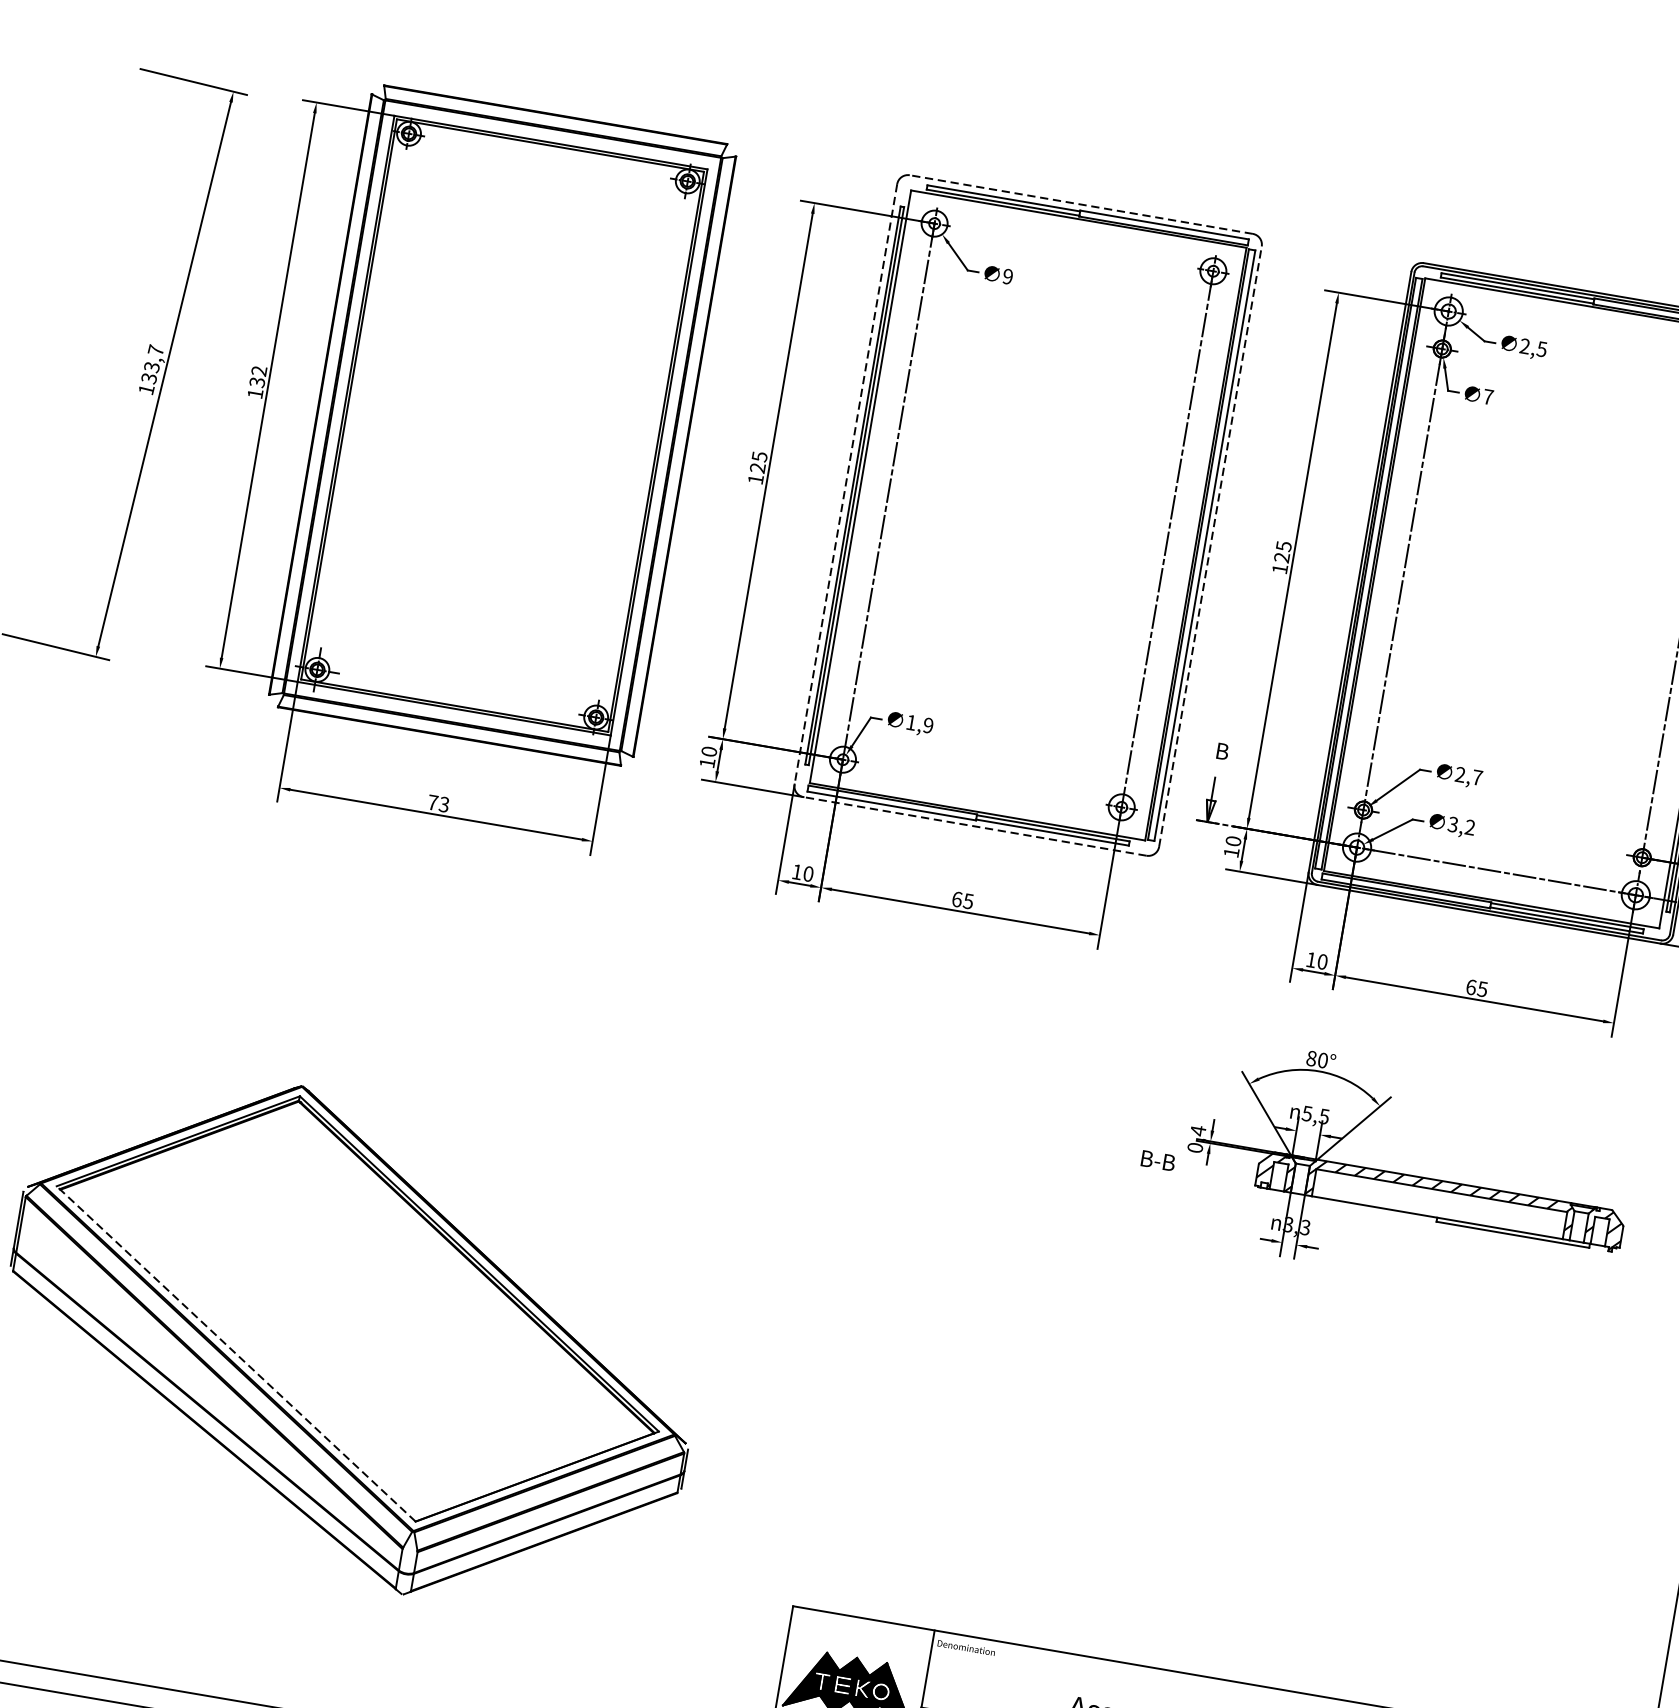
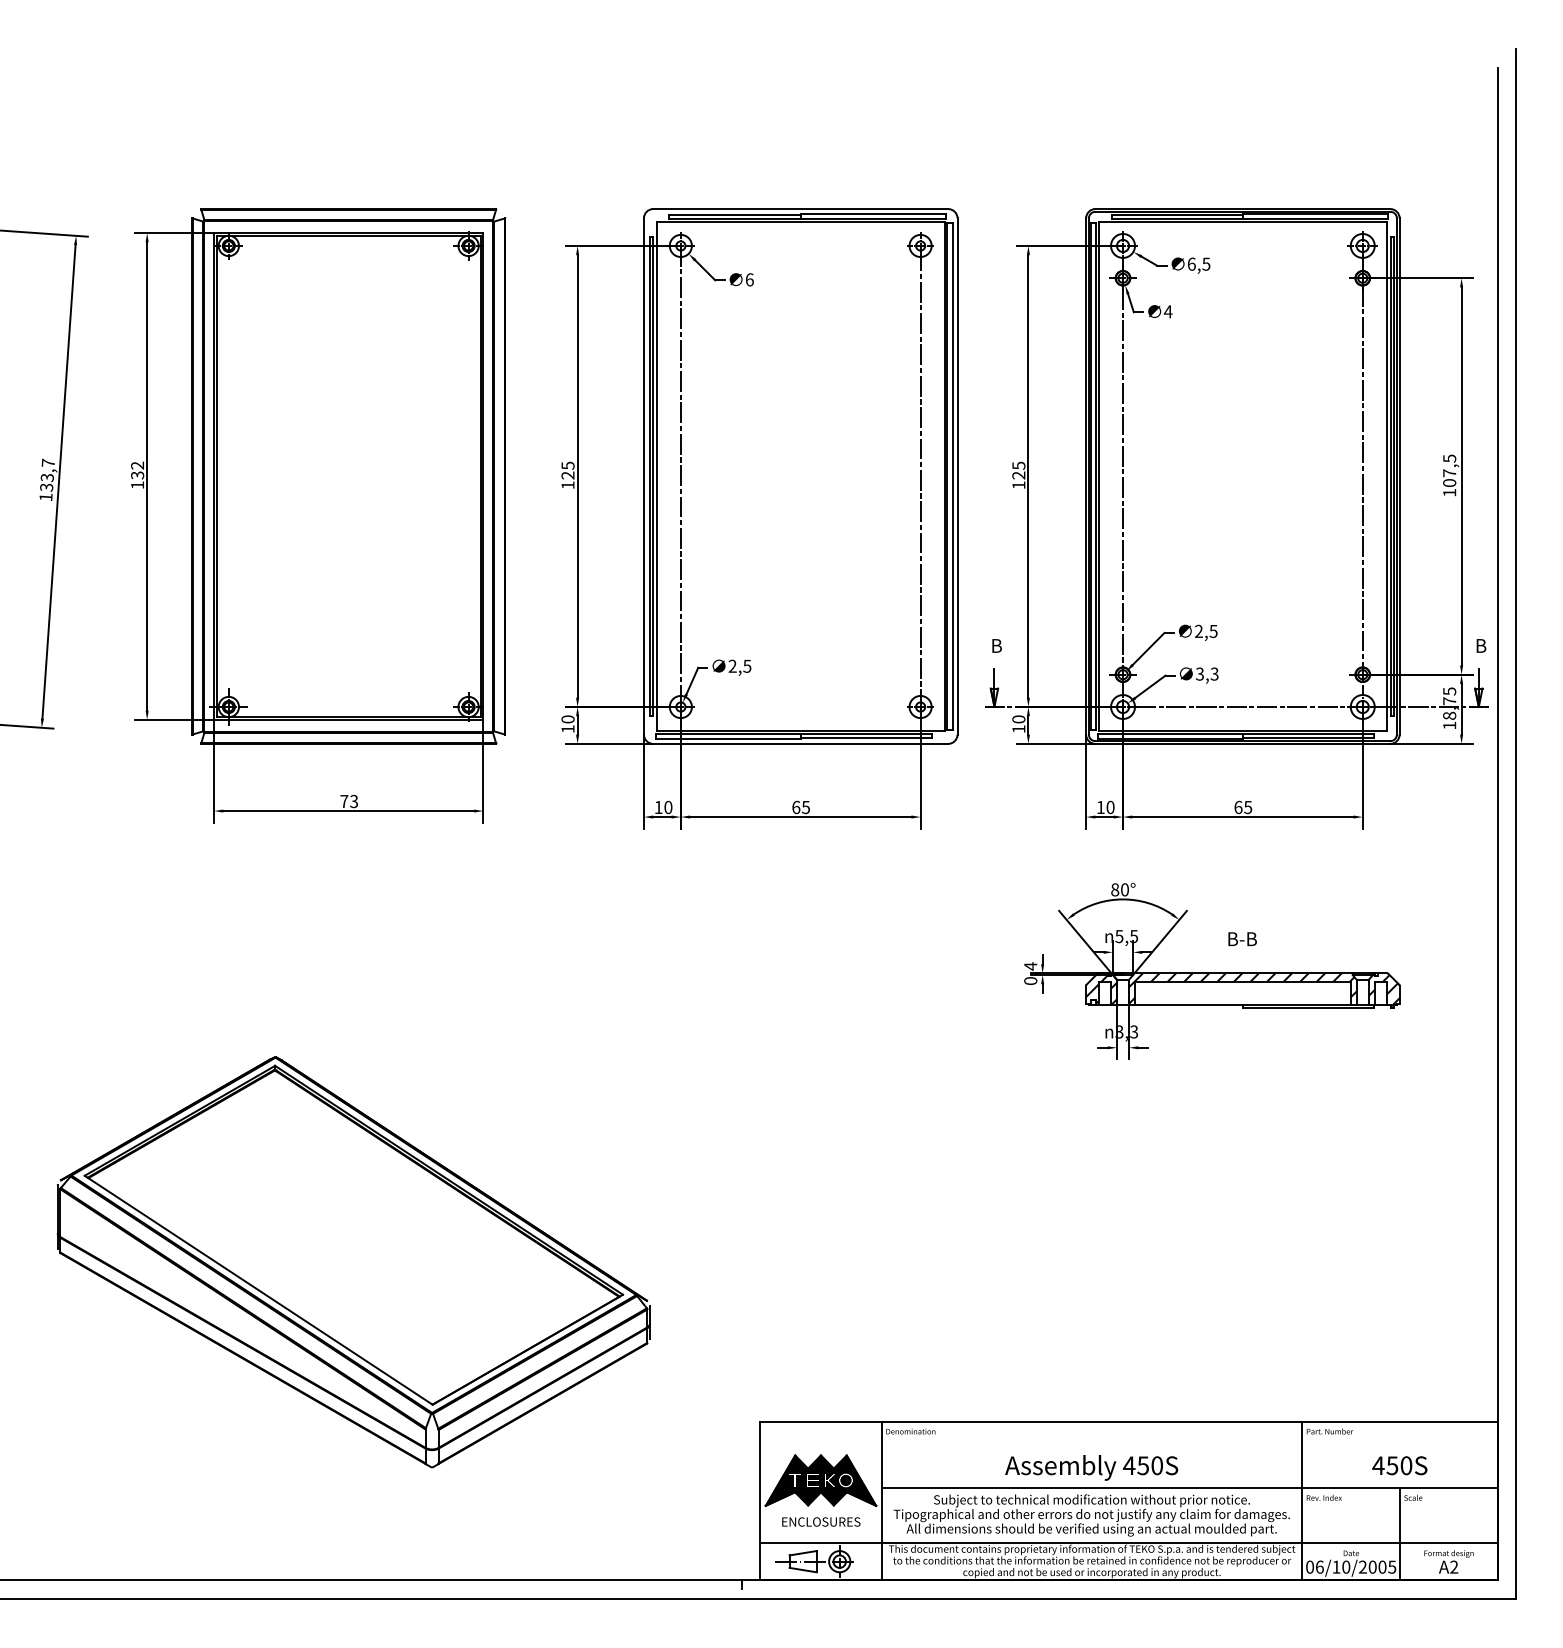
line: (1080, 205) -> (800, 209), dashed -> solid
text: (1007, 276) -> (749, 279), 9 -> 6
text: (1524, 345) -> (1191, 263), 2,5 -> 6,5
text: (1487, 396) -> (1167, 311), 7 -> 4
line: (845, 484) -> (643, 476), dashed -> solid
line: (1210, 545) -> (957, 475), dashed -> solid
text: (919, 723) -> (739, 665), 1,9 -> 2,5
text: (1477, 777) -> (1213, 631), 2,7 -> 2,5
line: (974, 825) -> (800, 743), dashed -> solid
text: (1469, 827) -> (1214, 674), 3,2 -> 3,3
text: (1158, 1160) -> (1242, 938), moved
line: (236, 1353) -> (258, 1289), dashed -> solid

